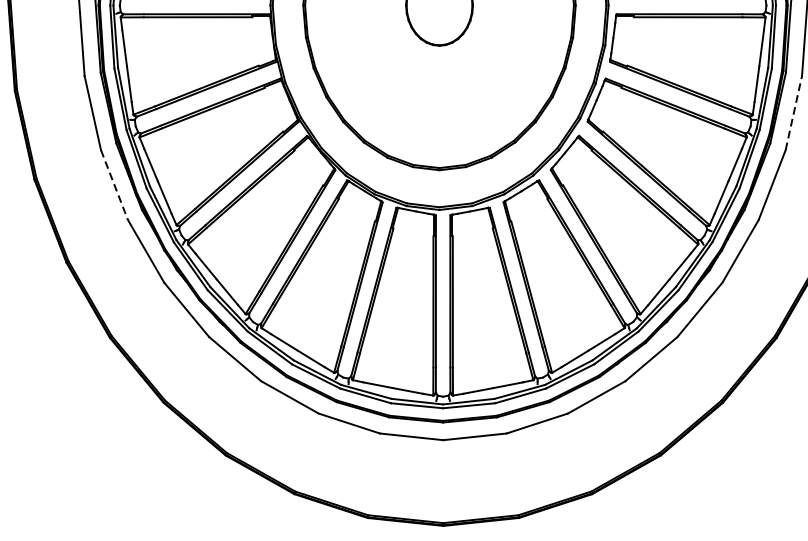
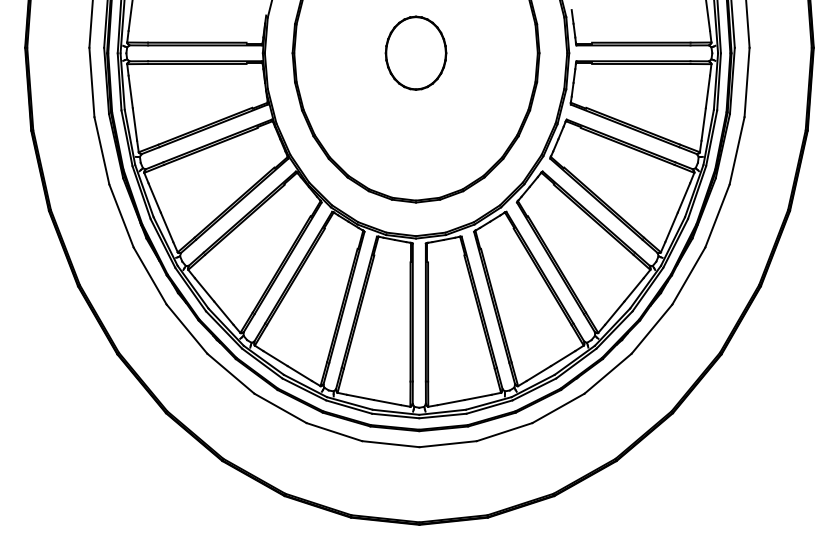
line: (794, 112) -> (737, 150), dashed -> solid
line: (114, 184) -> (121, 215), dashed -> solid

